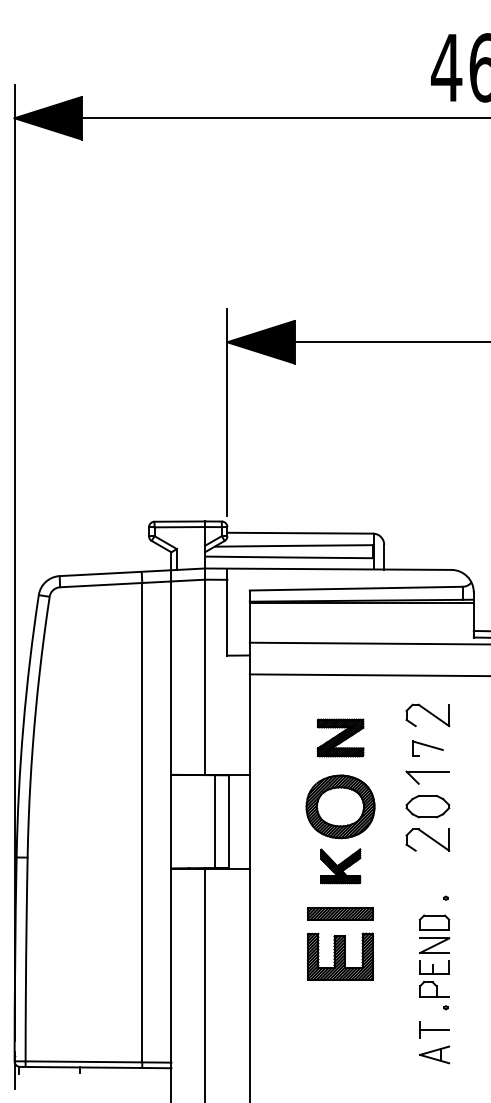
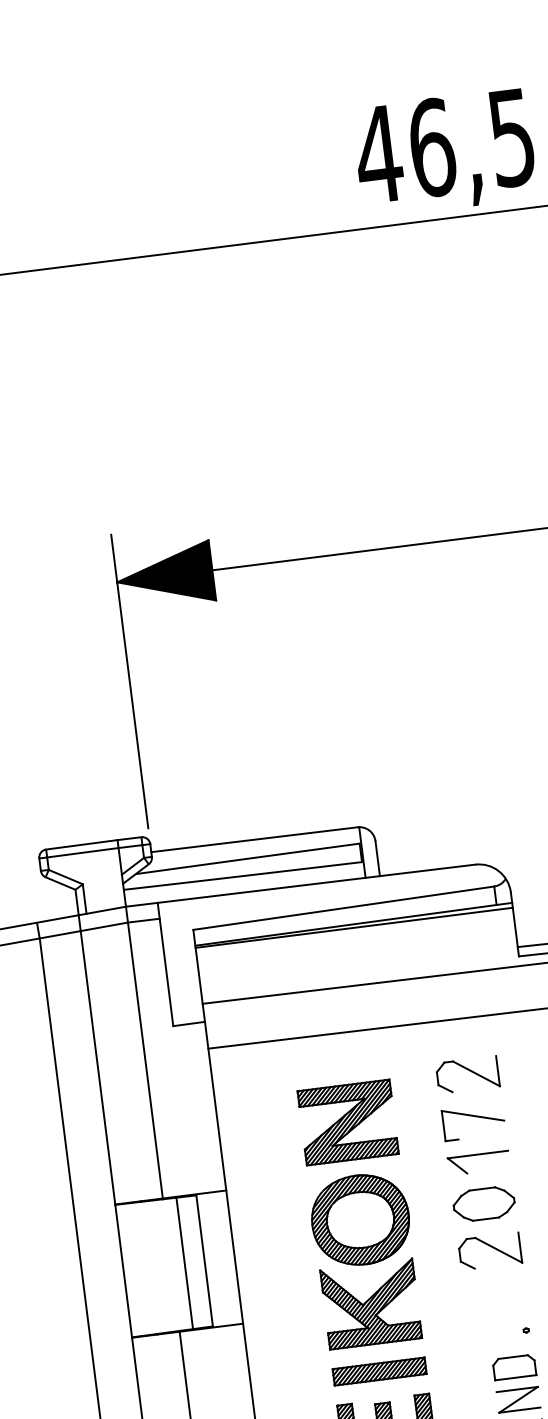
part: (340, 737) -> (348, 1121), size x1.43
part: (427, 748) -> (473, 1121), size x1.43
part: (340, 866) -> (371, 1304), size x1.67

